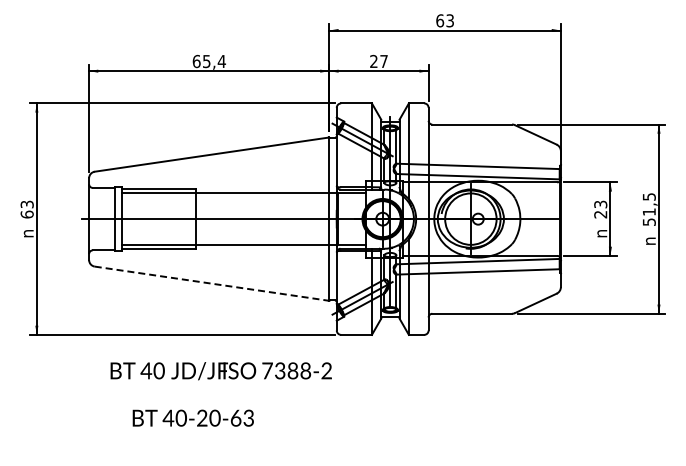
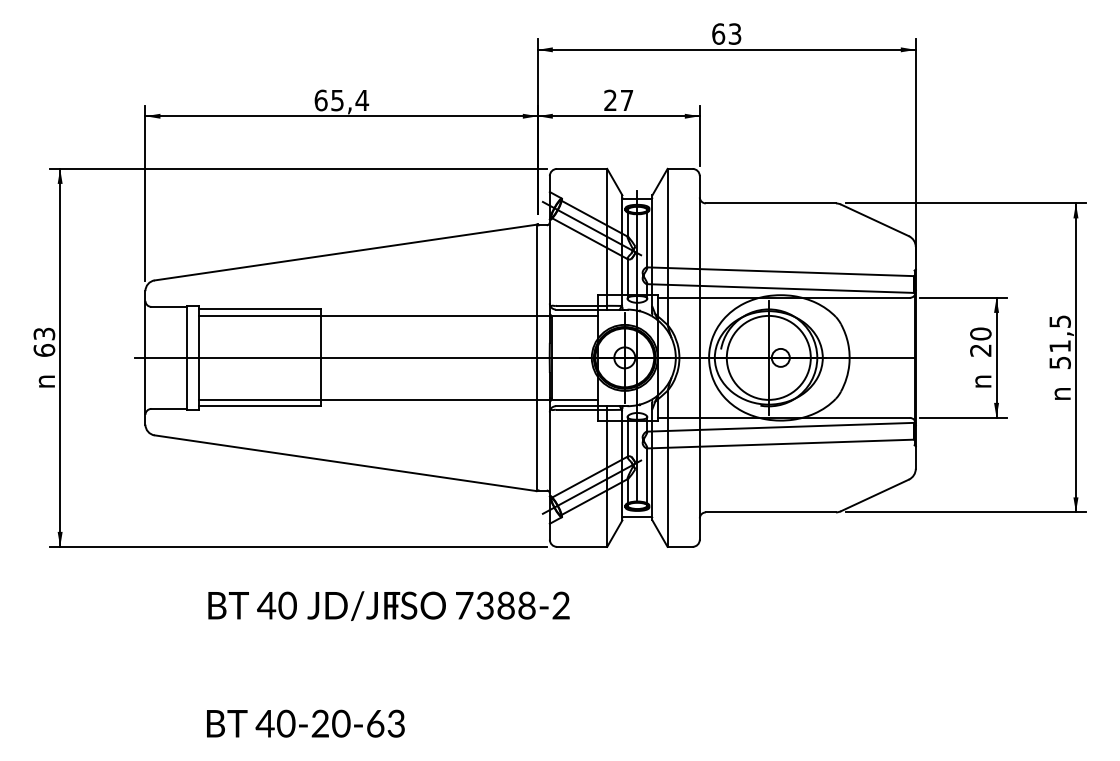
text: (600, 204) -> (980, 333), 23 -> 20
line: (212, 283) -> (346, 462), dashed -> solid
text: (220, 371) -> (387, 606), moved
text: (192, 417) -> (304, 722), moved

